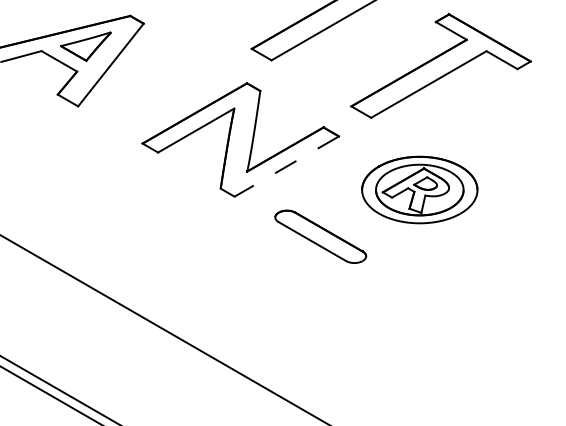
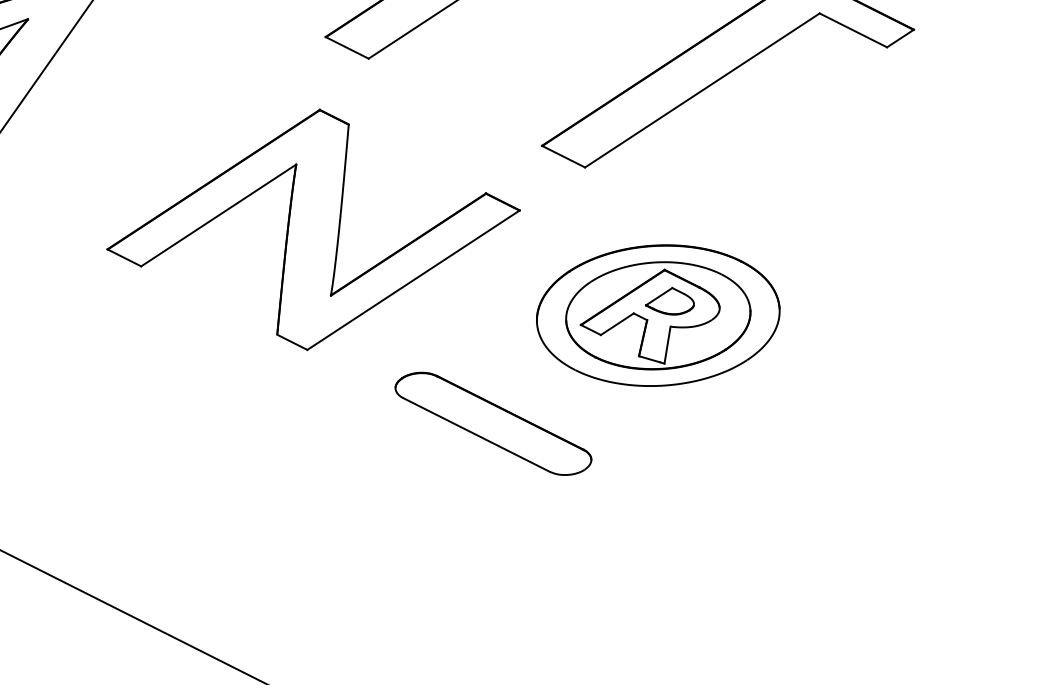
line: (286, 166) -> (412, 280), dashed -> solid
part: (419, 189) -> (657, 314), moved

